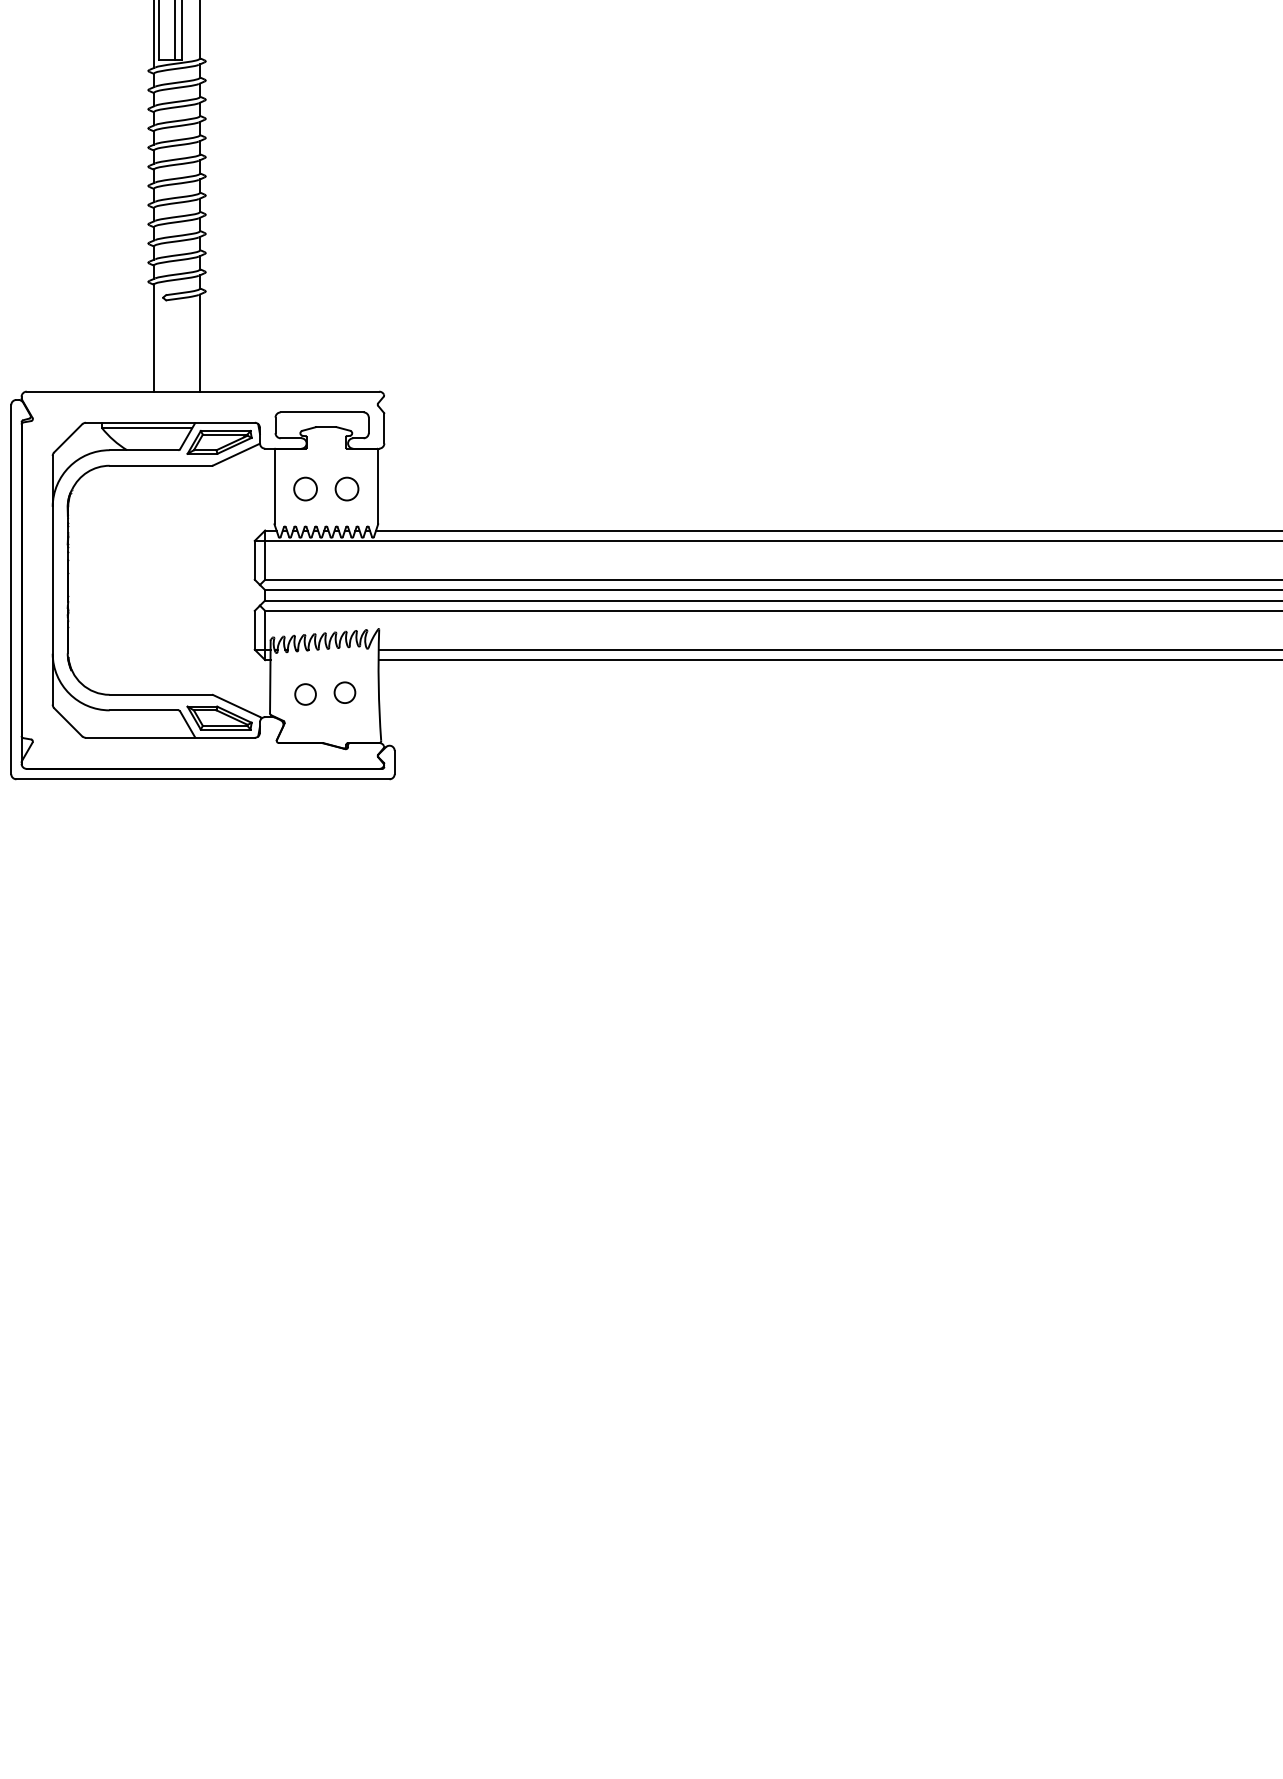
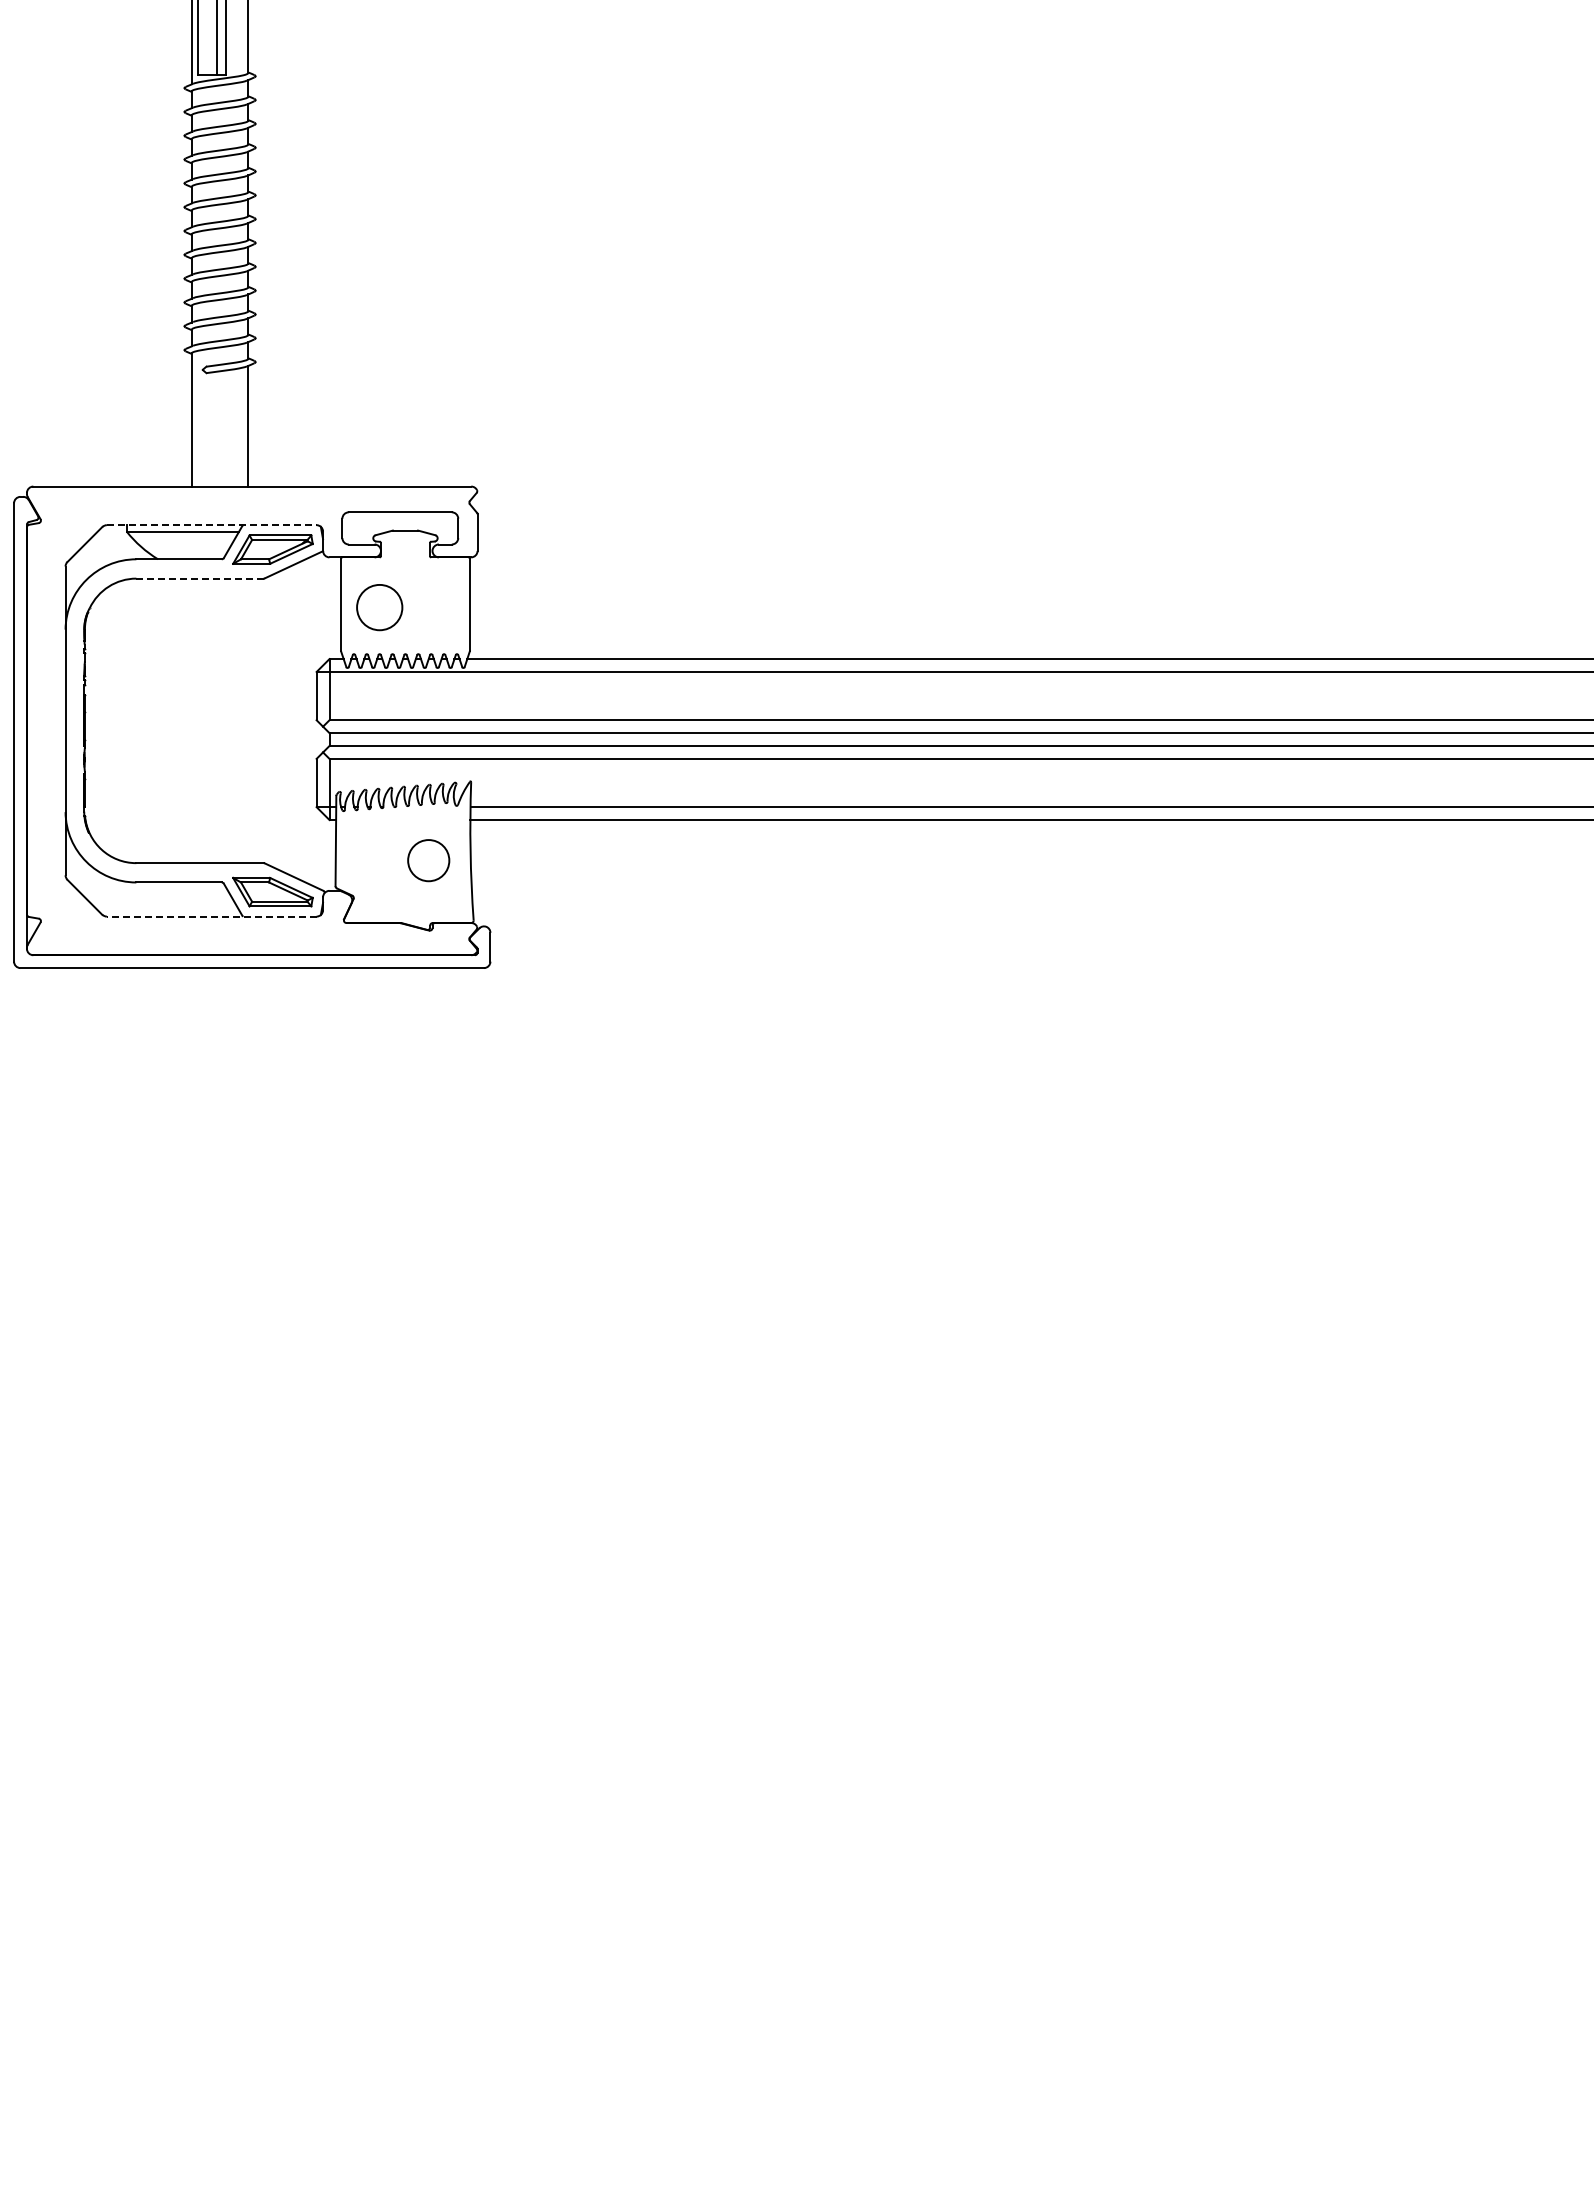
line: (170, 423) -> (211, 525), solid -> dashed
line: (161, 465) -> (200, 578), solid -> dashed
circle: (305, 489) -> (379, 607), size x1.6
circle: (347, 489) -> (431, 607), removed
circle: (344, 692) -> (428, 860), size x1.6
circle: (305, 694) -> (379, 862), removed
line: (170, 737) -> (211, 916), solid -> dashed

